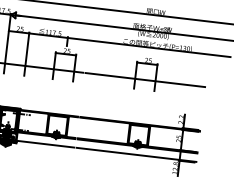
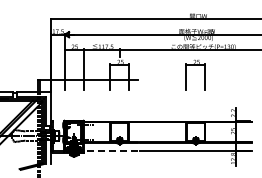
line: (144, 80) -> (195, 80), removed
line: (45, 144) -> (110, 150), solid -> dashed

